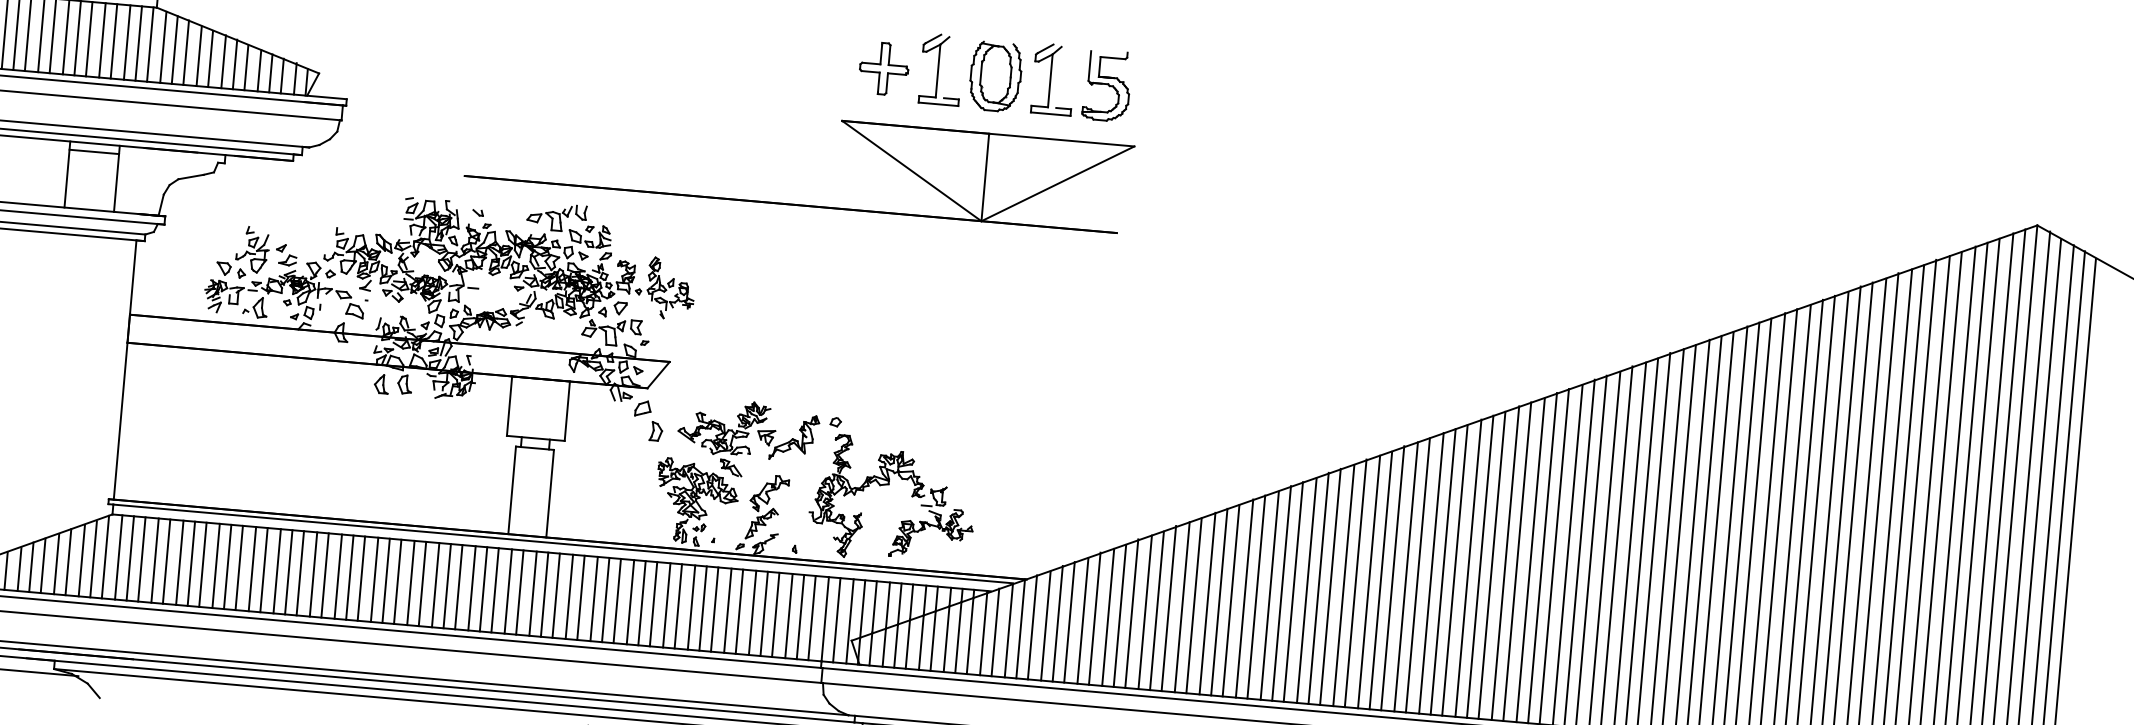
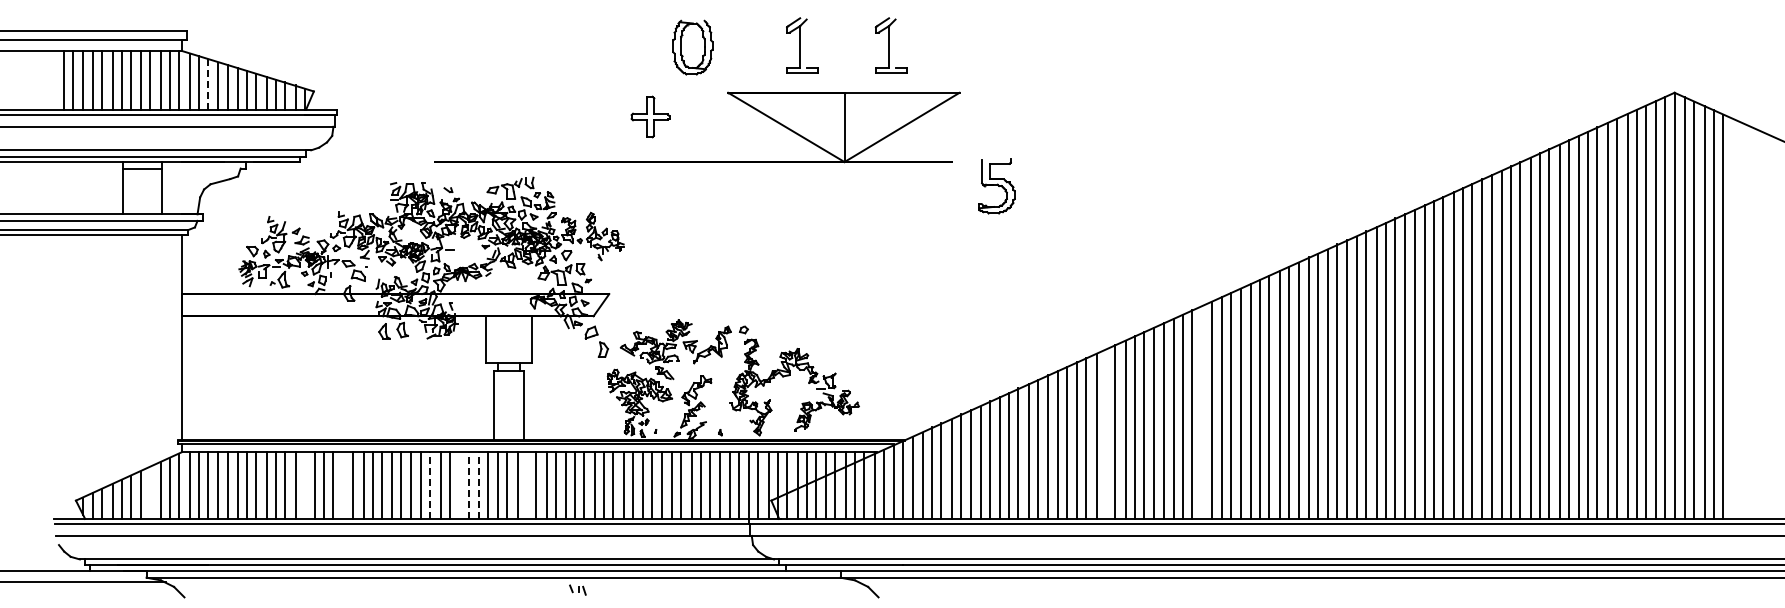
line: (186, 52) -> (208, 84), solid -> dashed
part: (884, 68) -> (650, 116), moved
part: (995, 76) -> (692, 47), moved
part: (1106, 86) -> (996, 186), moved
line: (68, 561) -> (150, 492), removed
line: (263, 570) -> (304, 485), removed
line: (312, 574) -> (343, 485), removed
line: (1405, 575) -> (1202, 411), removed
line: (422, 583) -> (430, 485), solid -> dashed
line: (458, 587) -> (458, 485), removed
line: (472, 588) -> (469, 485), solid -> dashed
line: (483, 589) -> (478, 485), solid -> dashed
line: (1282, 592) -> (1106, 433), removed
line: (544, 594) -> (526, 485), removed

